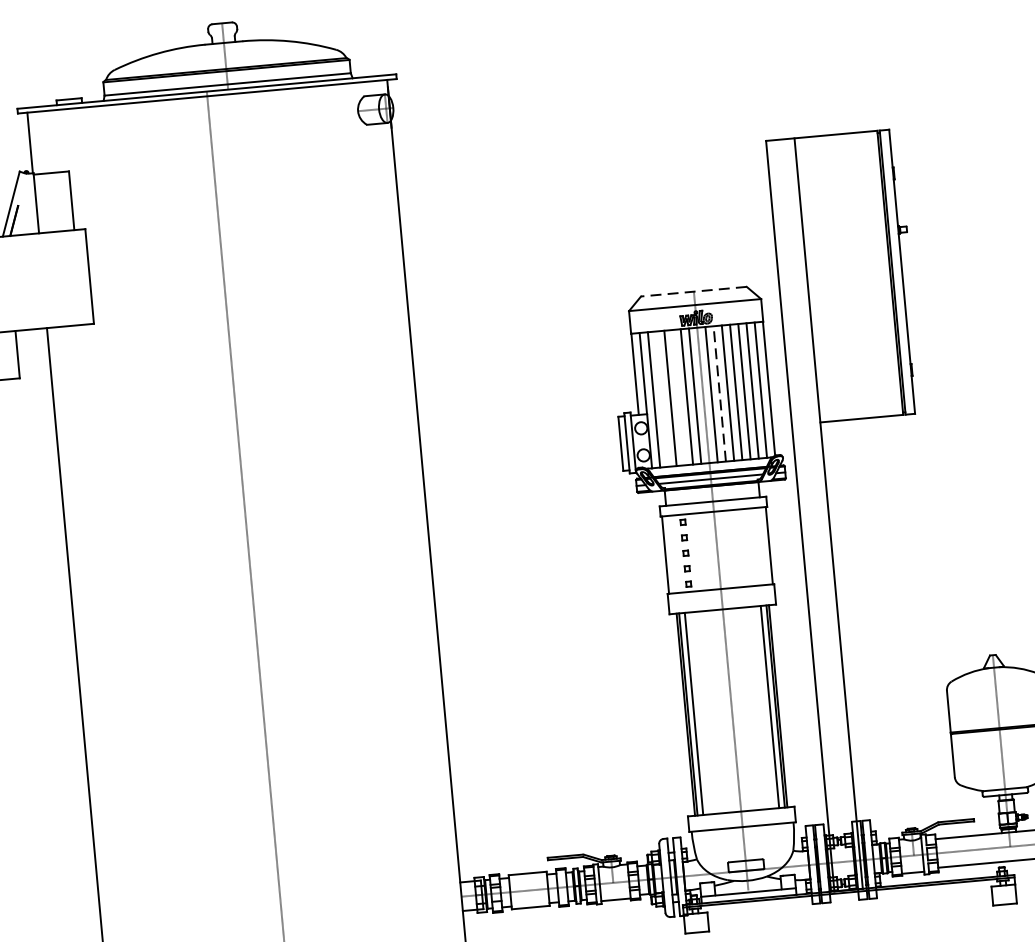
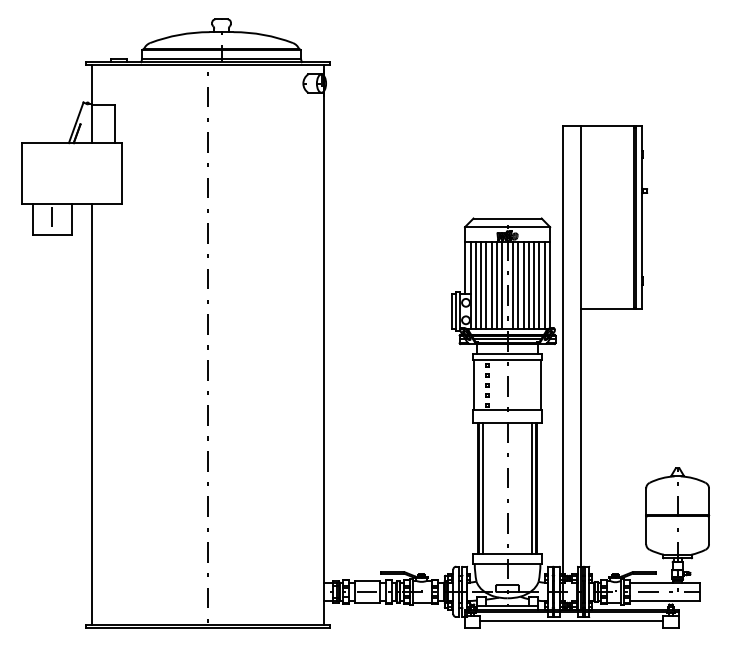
line: (693, 291) -> (507, 218), dashed -> solid
line: (720, 394) -> (518, 285), dashed -> solid
line: (678, 397) -> (491, 285), added
line: (662, 399) -> (481, 285), added
line: (849, 906) -> (571, 620), added

